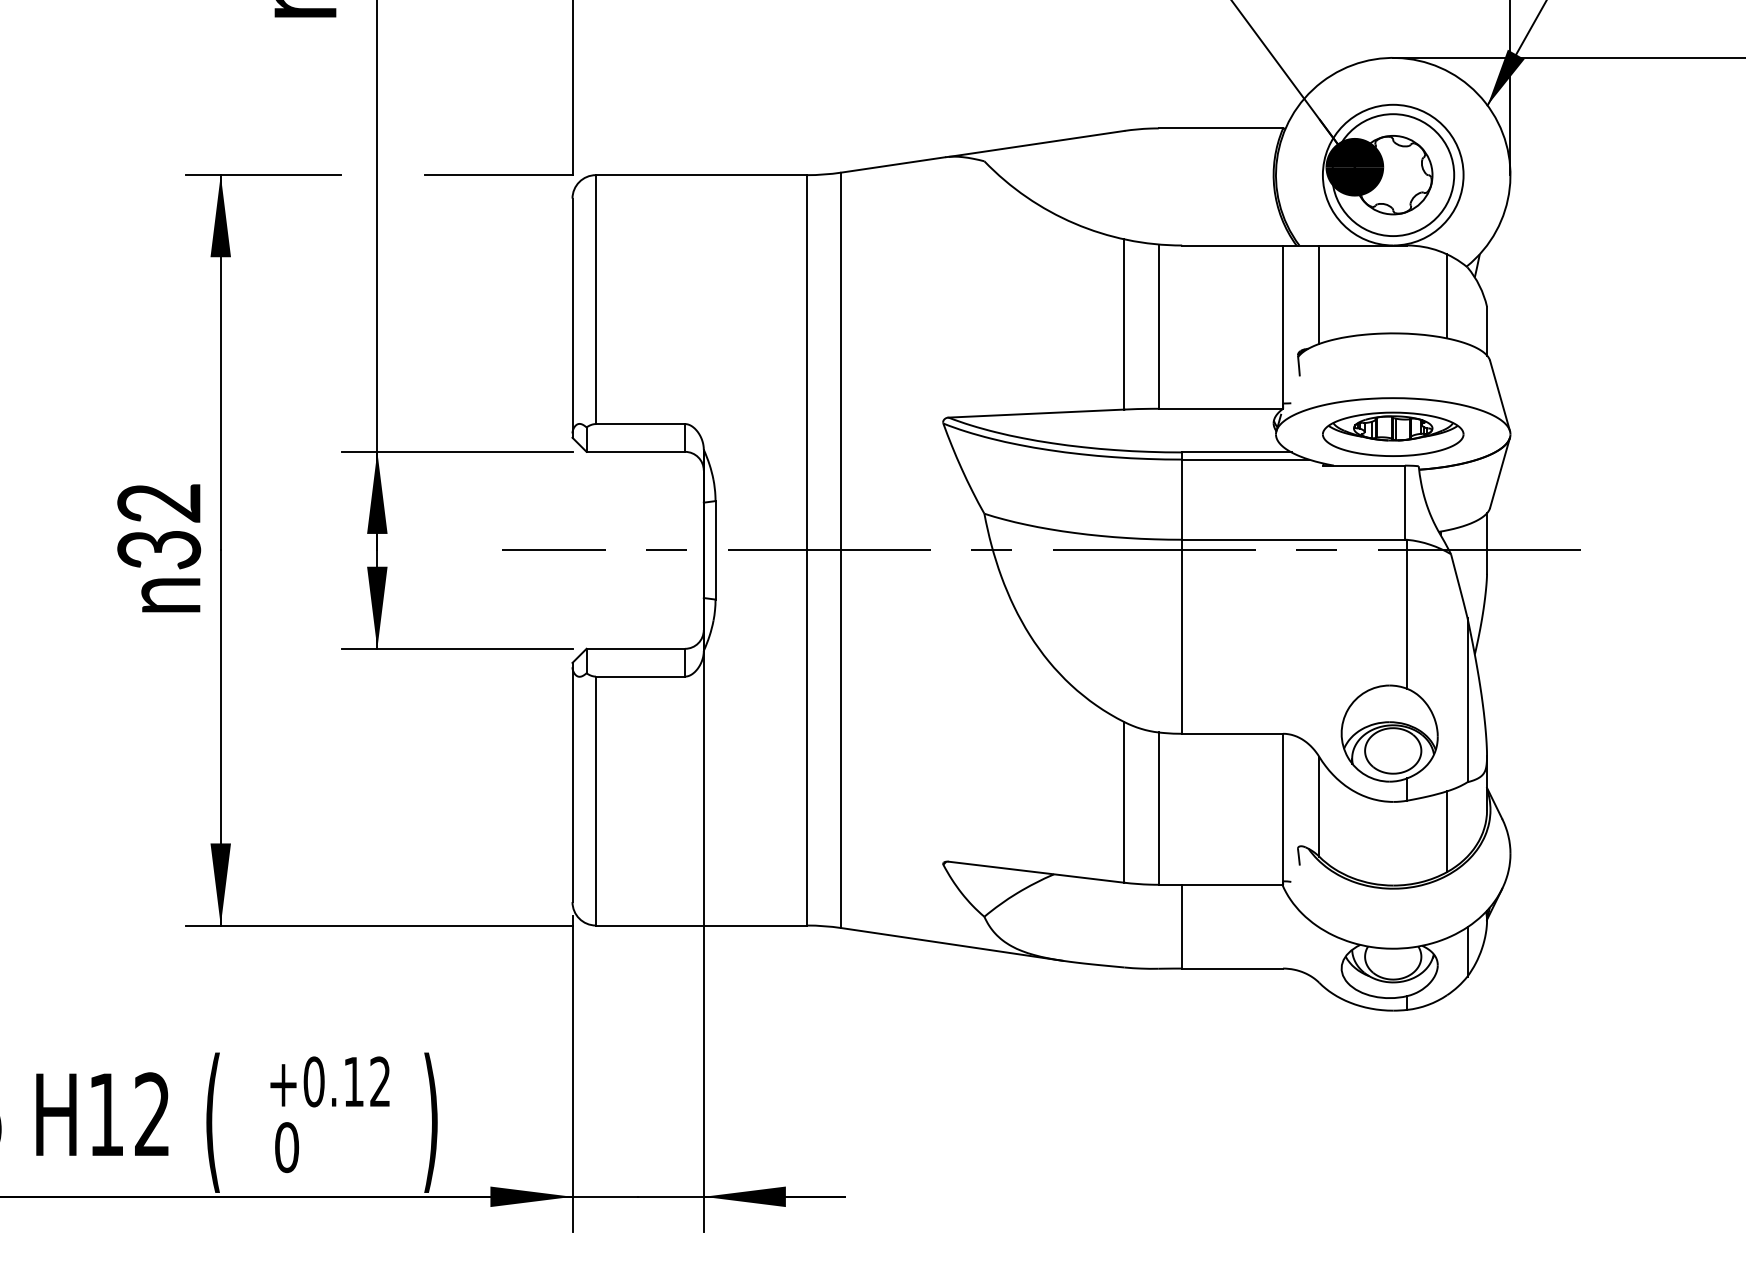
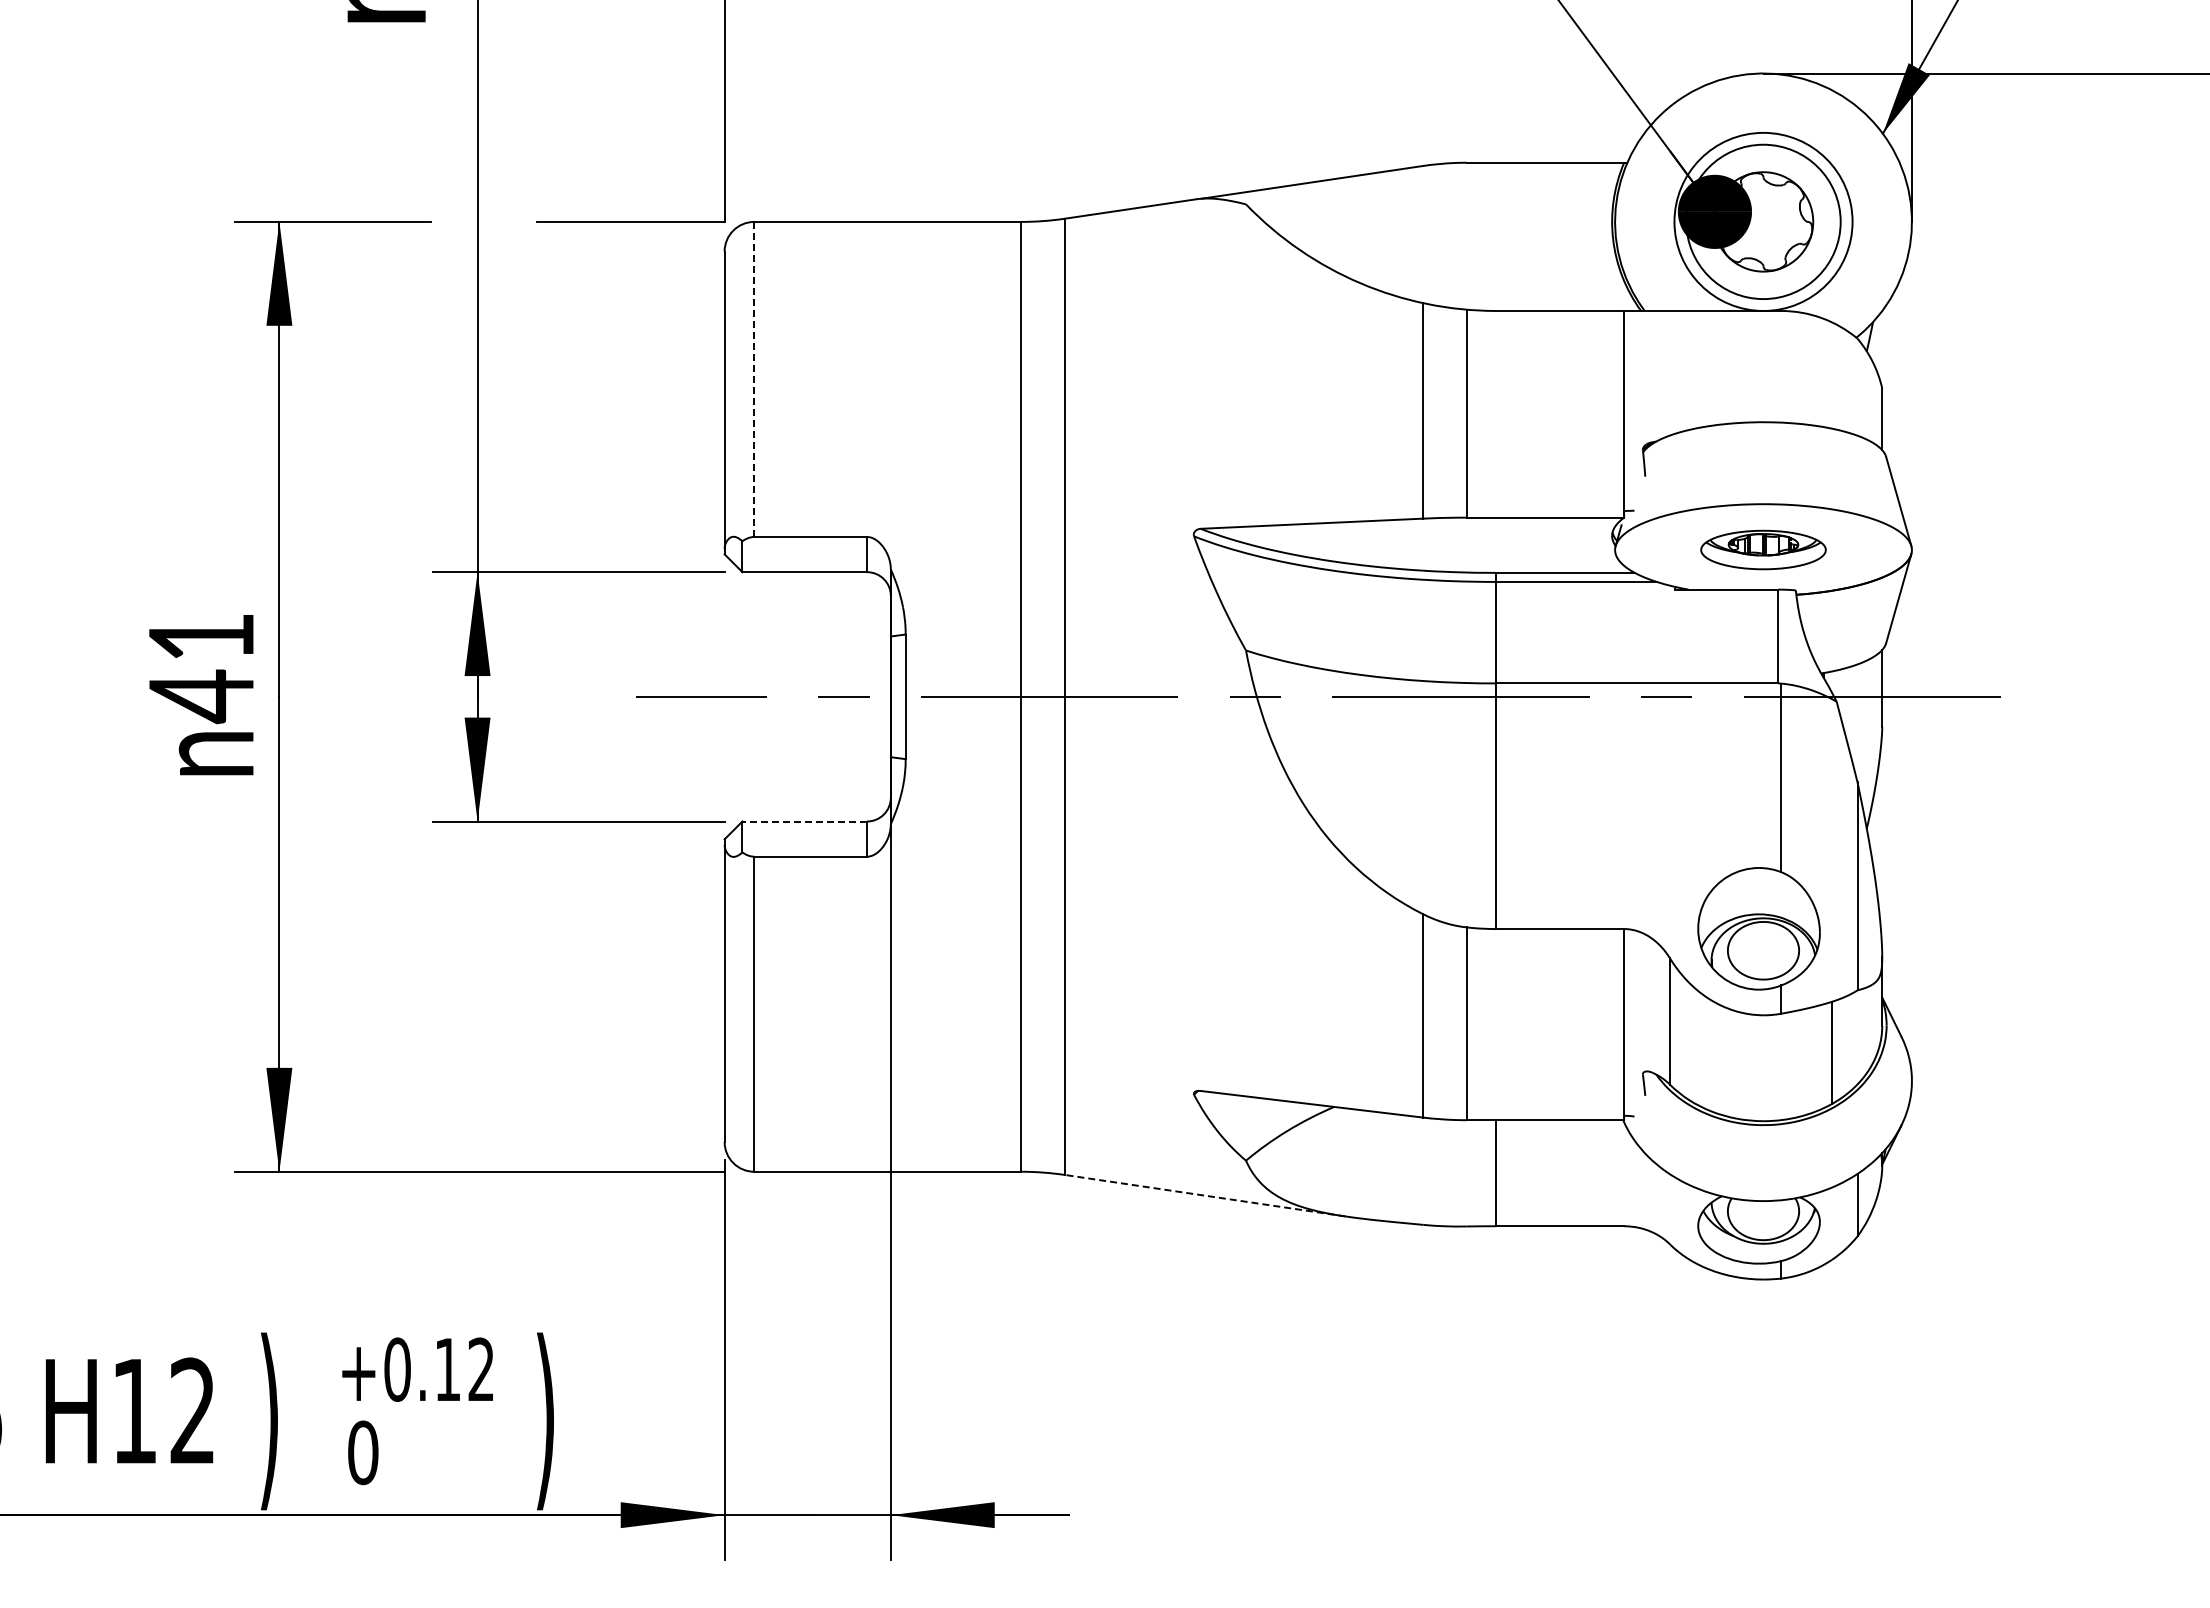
line: (1319, 294) -> (1670, 372), removed
line: (1446, 296) -> (1831, 375), removed
line: (596, 299) -> (754, 379), solid -> dashed
part: (1393, 433) -> (1763, 549), size x0.7
text: (159, 527) -> (201, 668), 32 -> 41
line: (635, 648) -> (804, 821), solid -> dashed
line: (952, 944) -> (1205, 1195), solid -> dashed
text: (212, 1122) -> (269, 1421), ( -> )

